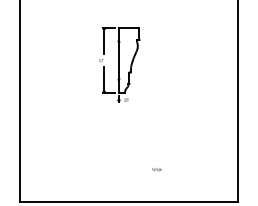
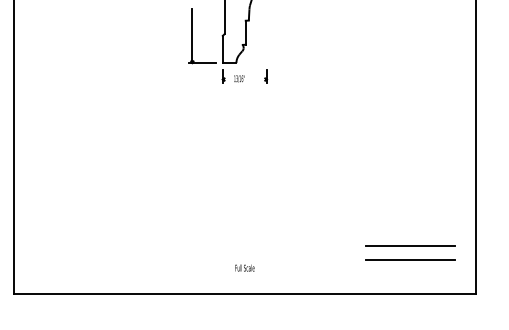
part: (138, 98) -> (264, 75), added
text: (156, 169) -> (243, 268), moved
part: (206, 182) -> (408, 253), added

